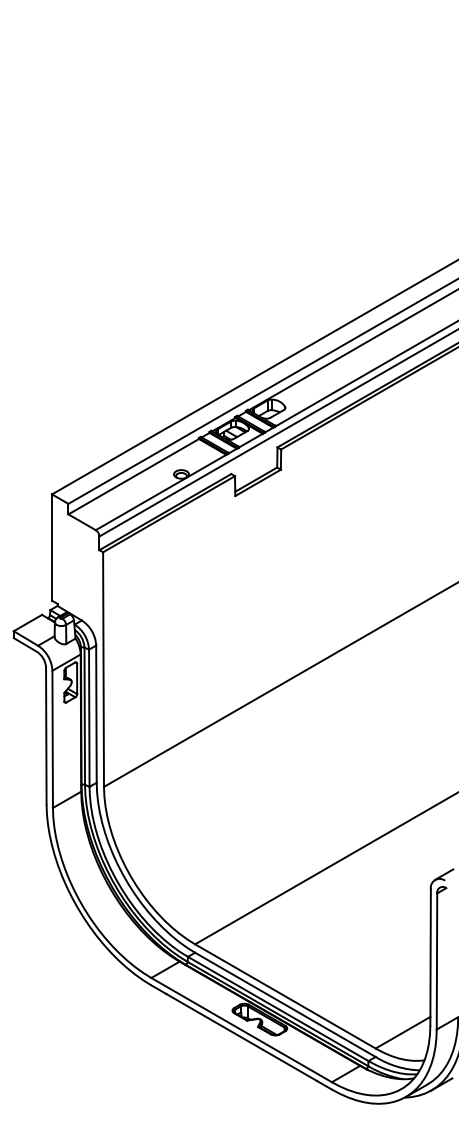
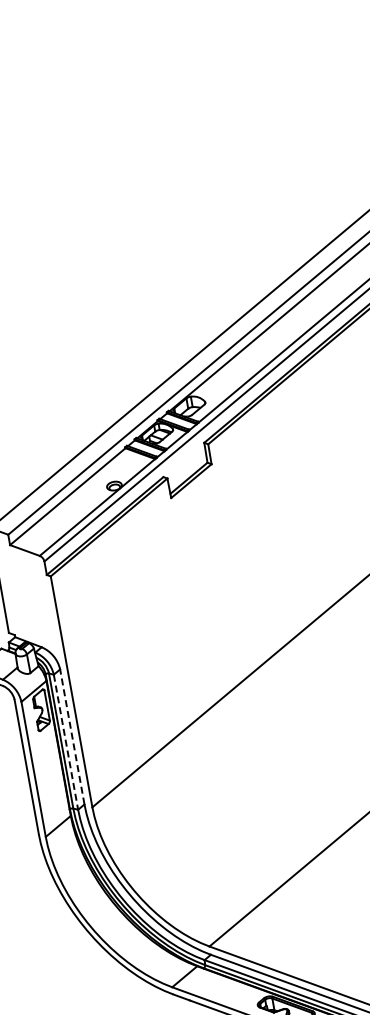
line: (96, 714) -> (72, 737), solid -> dashed
line: (89, 718) -> (66, 742), solid -> dashed

